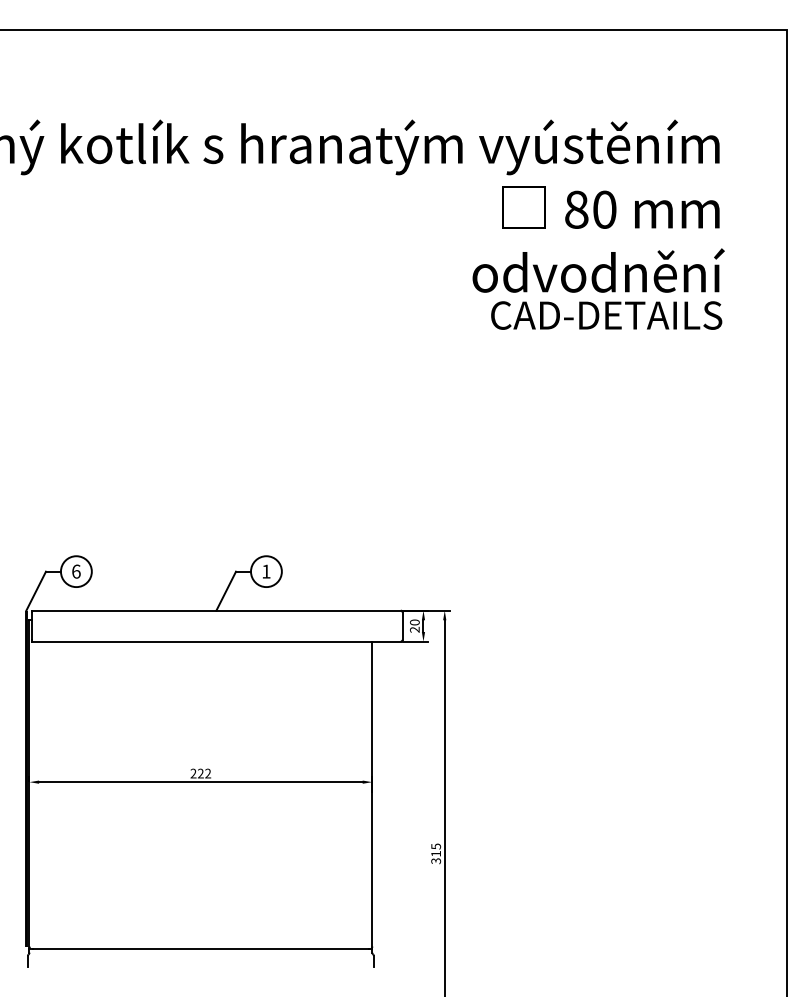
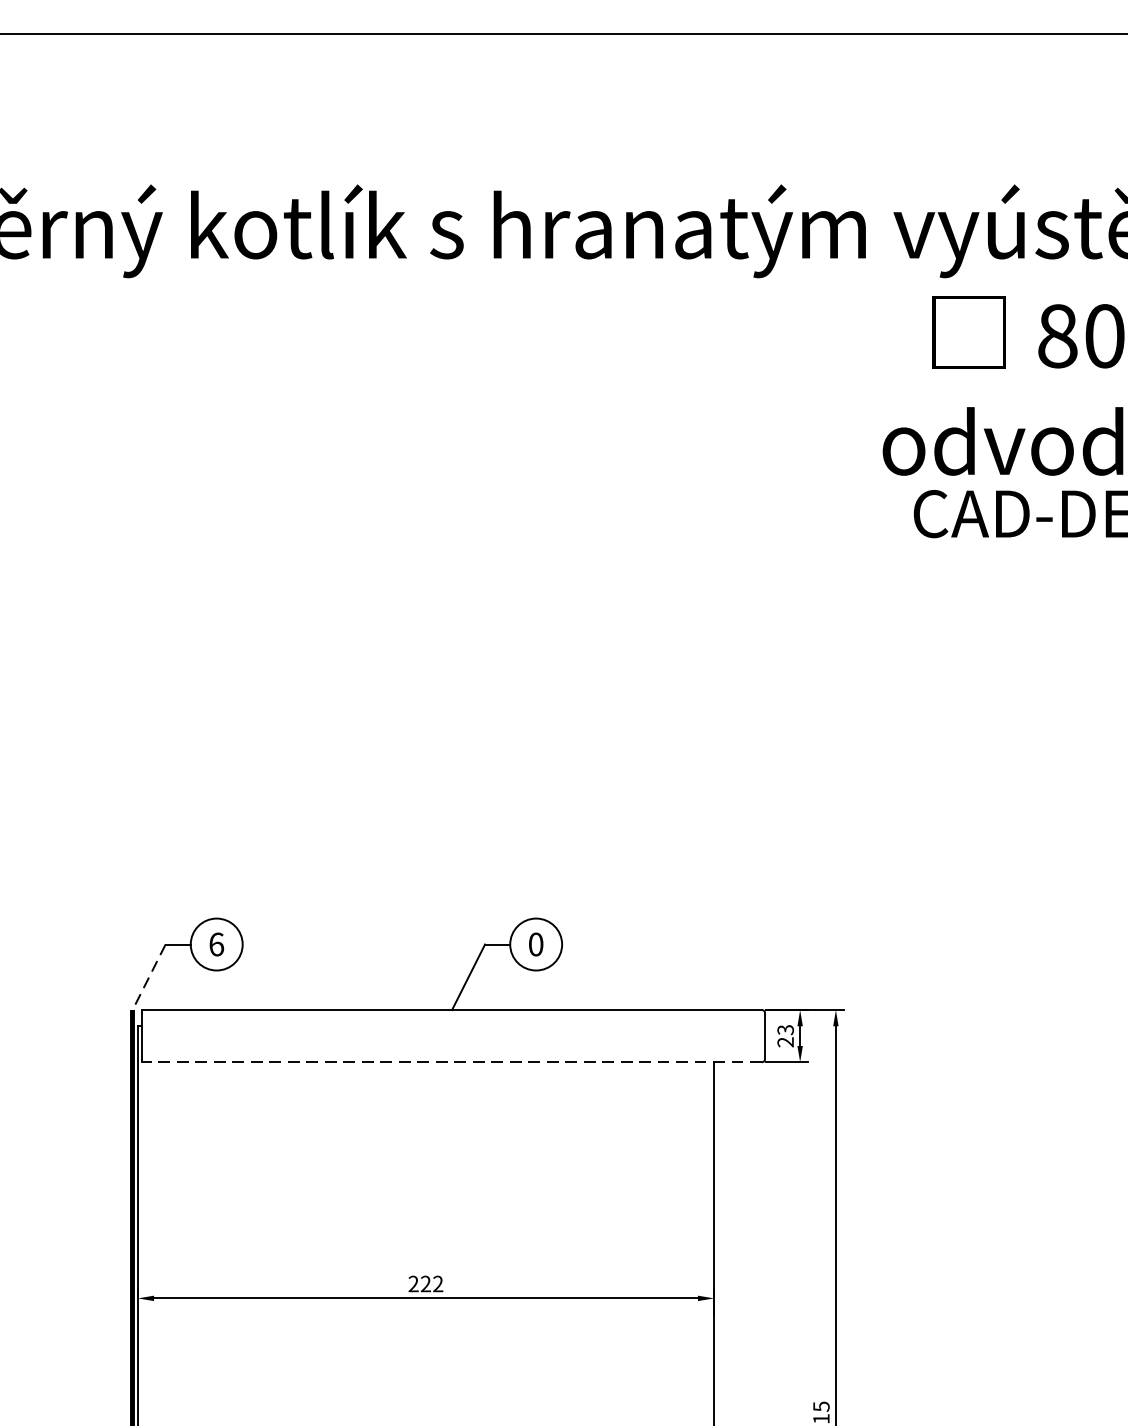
text: (266, 571) -> (536, 944), 1 -> 0
line: (36, 591) -> (149, 977), solid -> dashed
text: (414, 622) -> (785, 1029), 20 -> 23
line: (215, 641) -> (450, 1061), solid -> dashed

